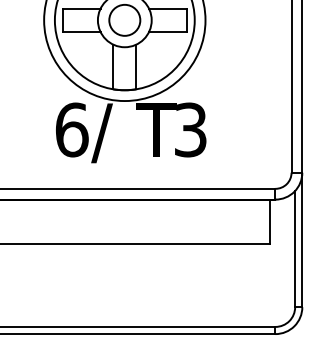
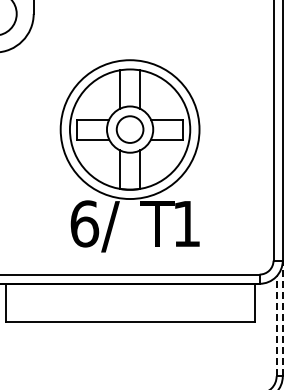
text: (190, 129) -> (186, 223), 3 -> 1
line: (301, 239) -> (282, 318), solid -> dashed
line: (294, 249) -> (276, 326), solid -> dashed

